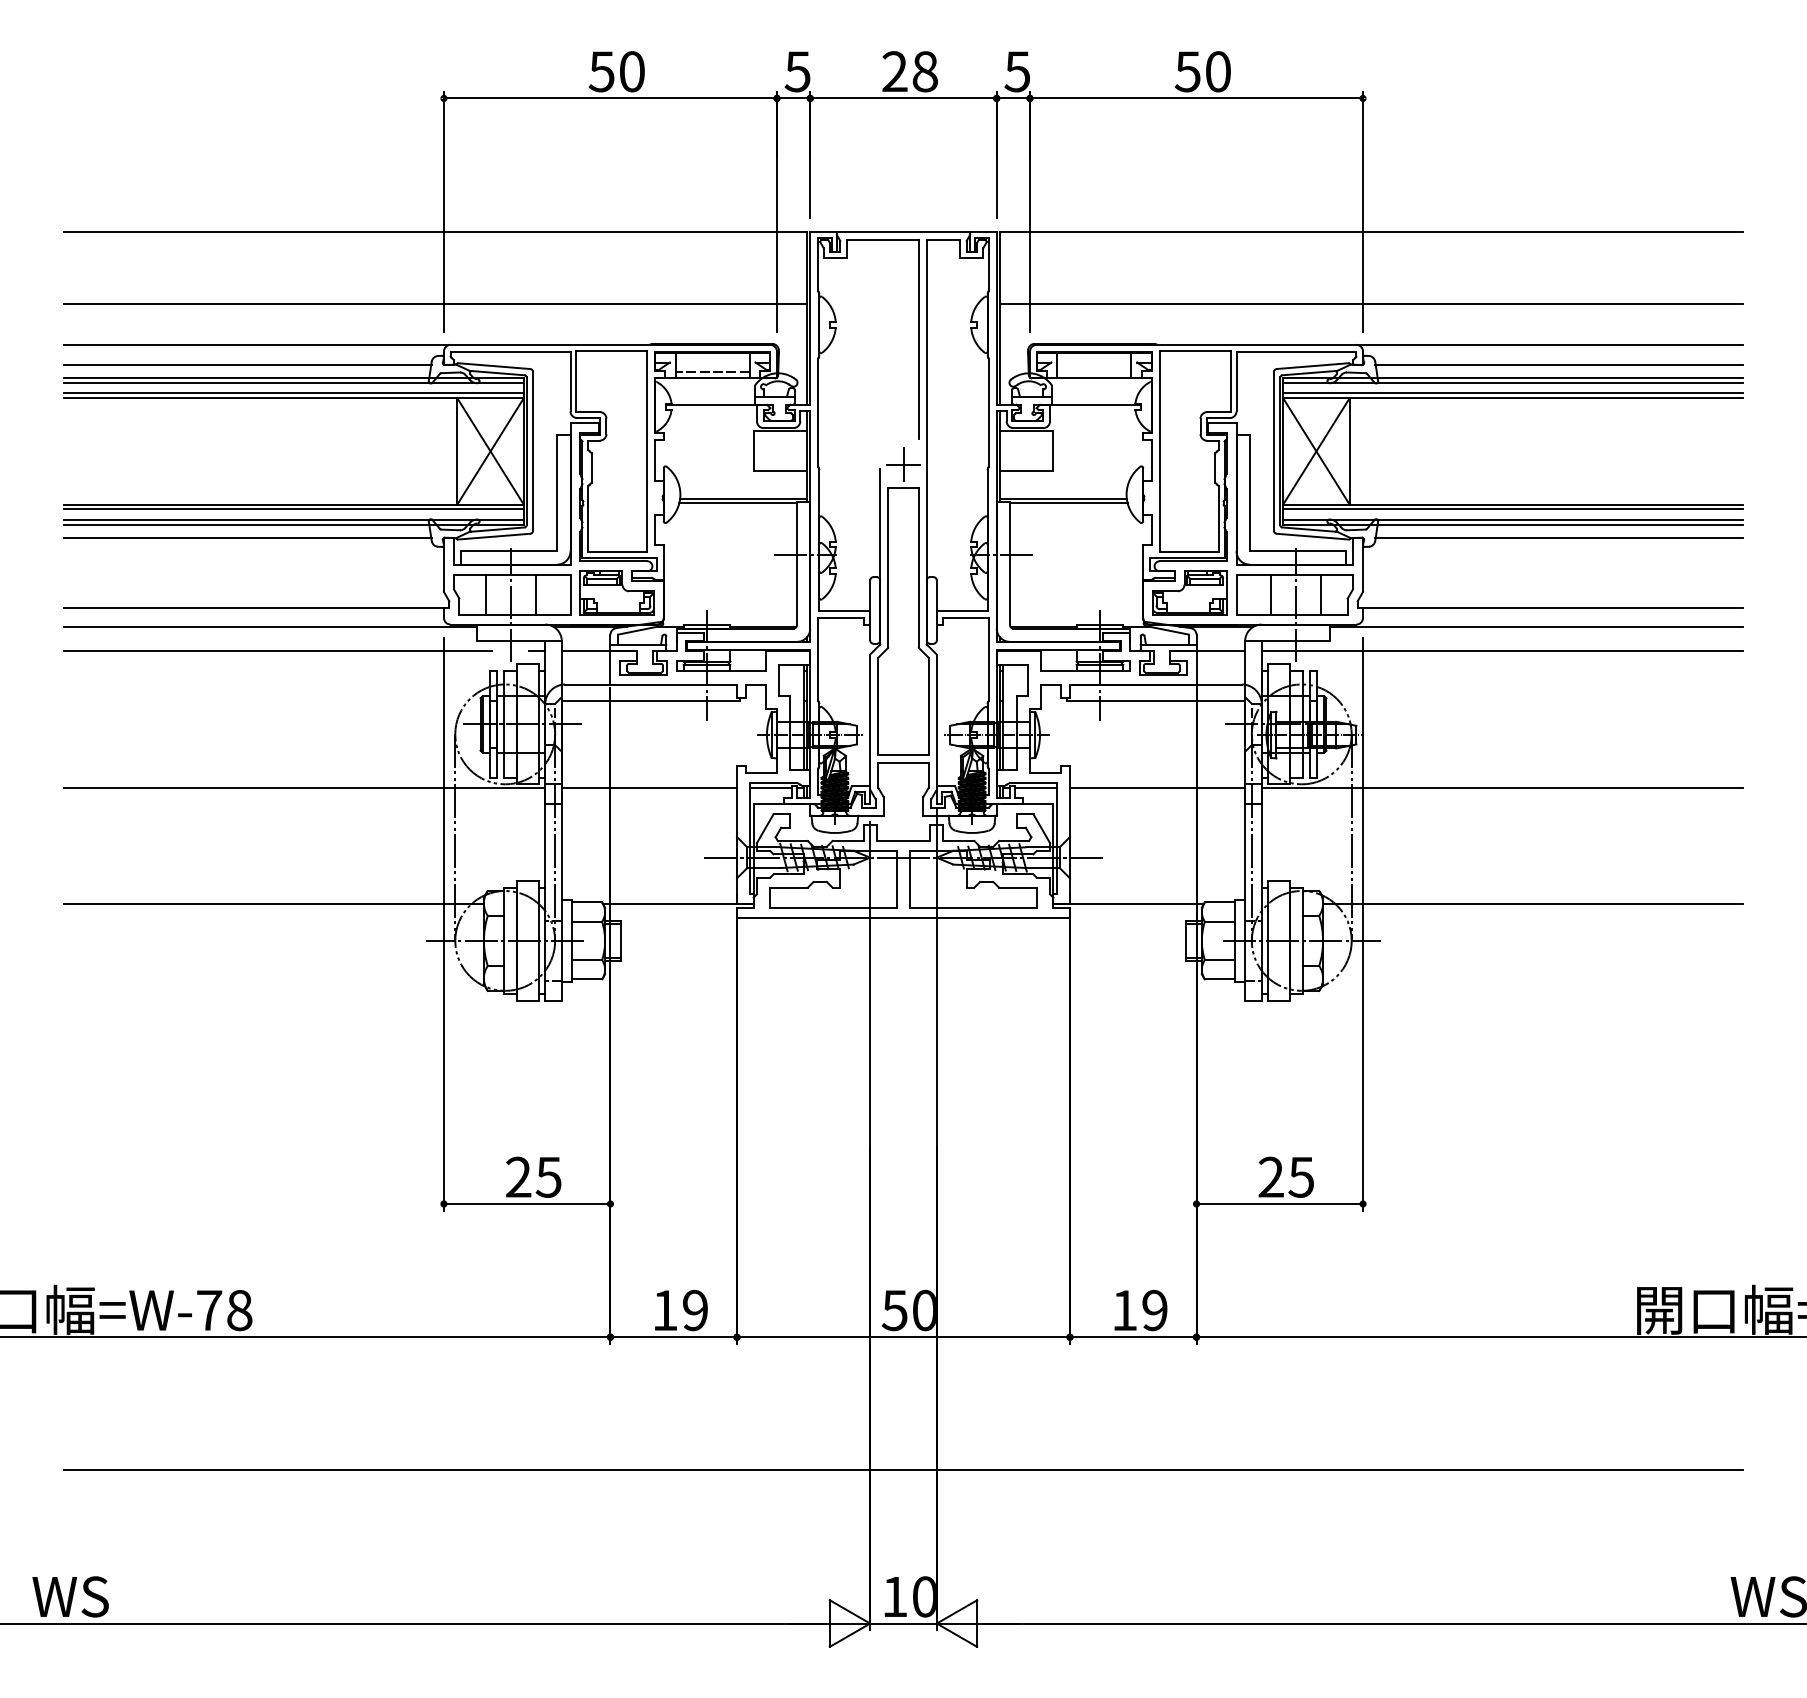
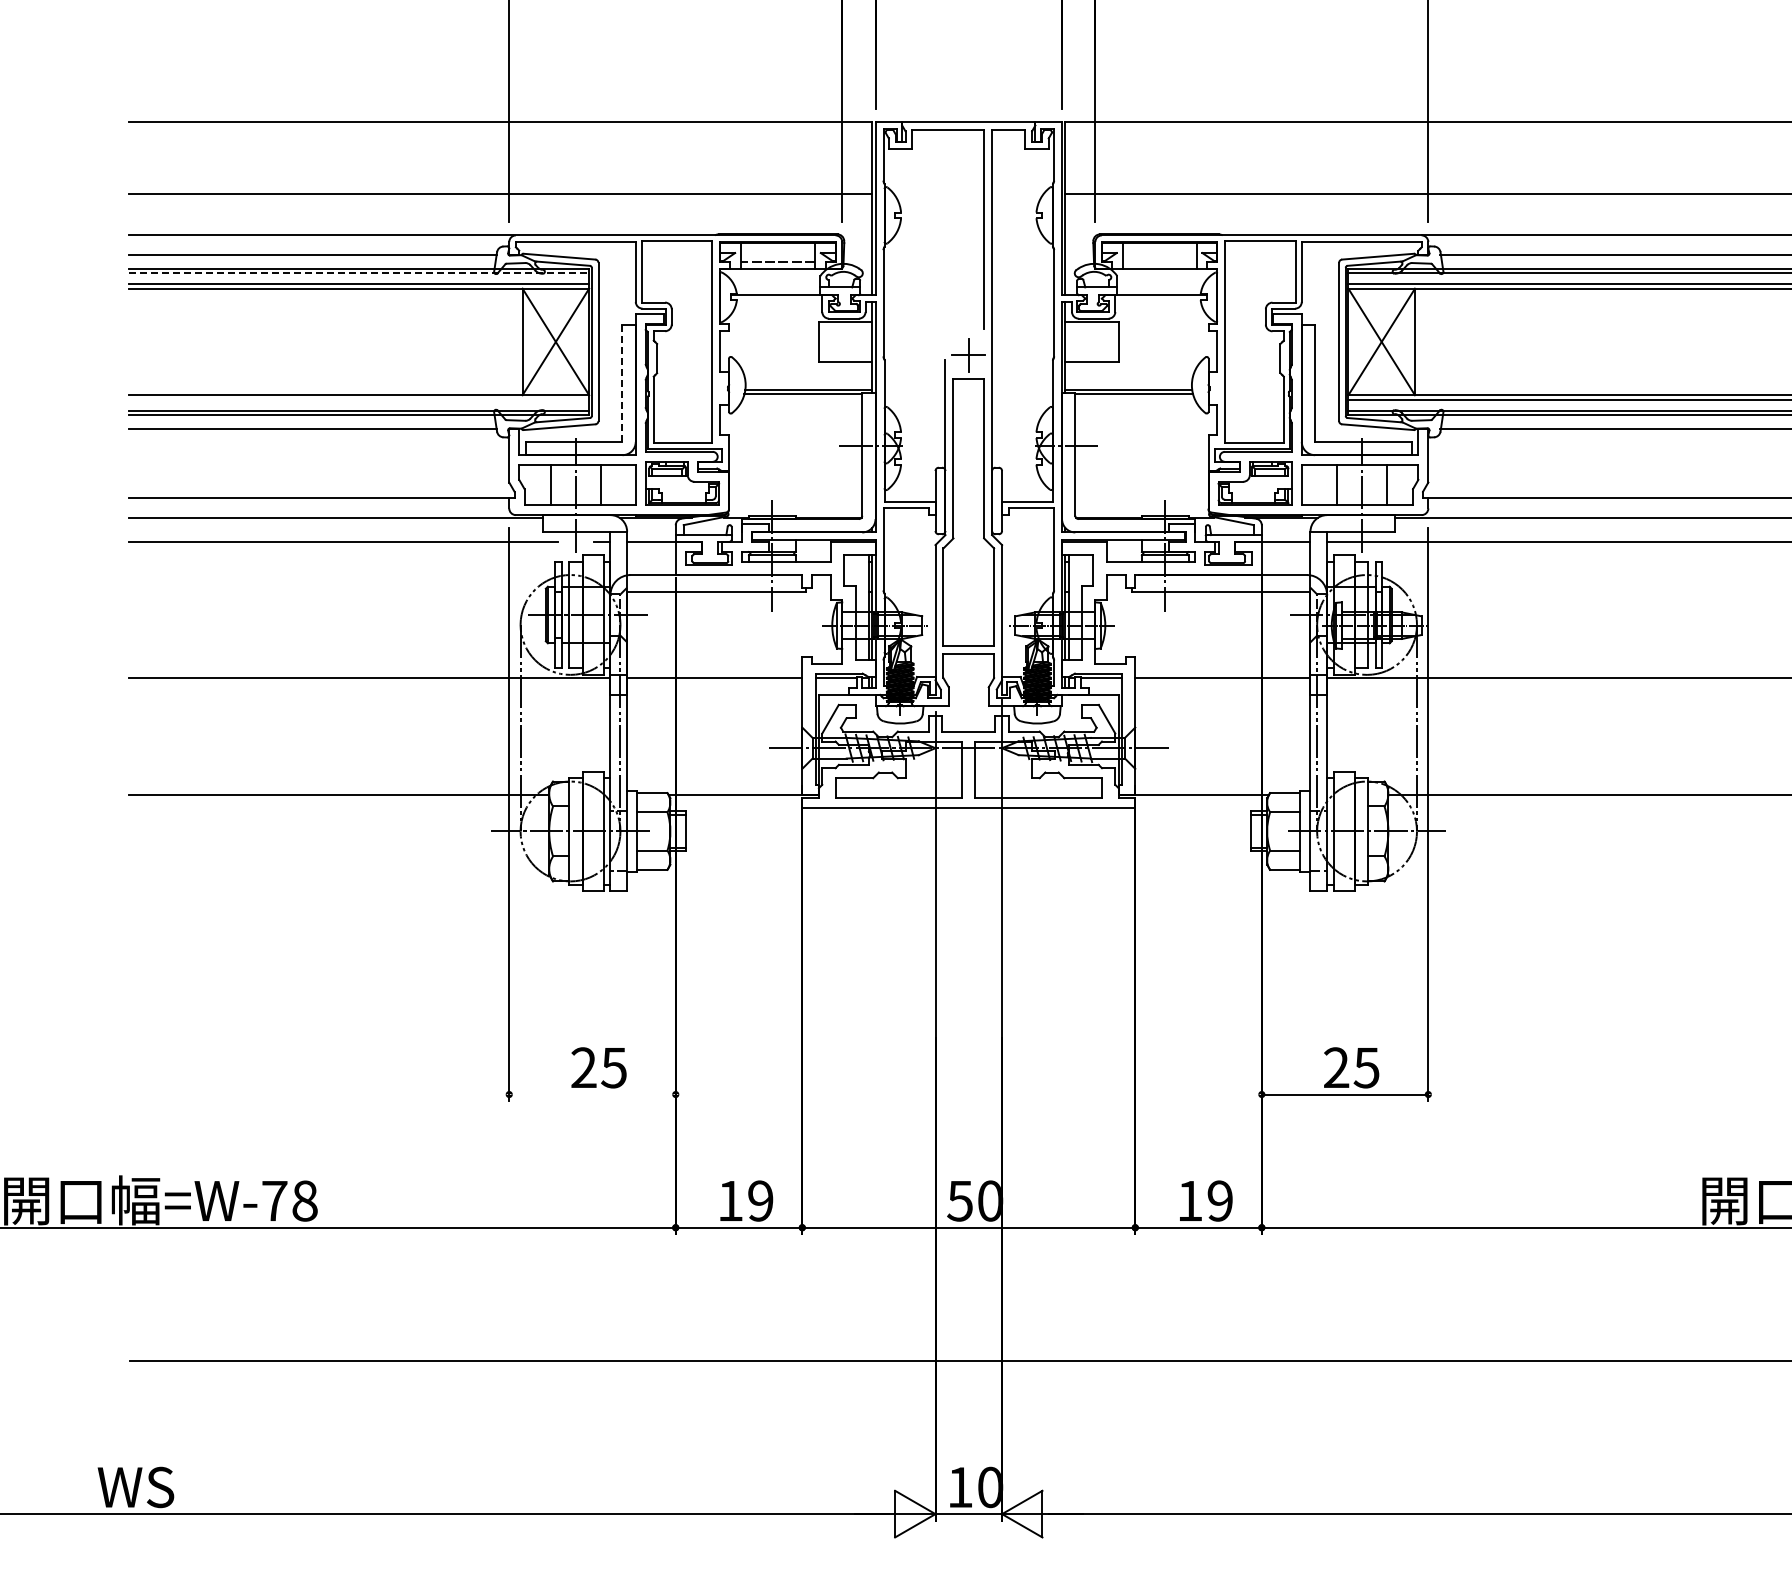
line: (293, 382) -> (358, 273), solid -> dashed
line: (557, 493) -> (622, 384), solid -> dashed
line: (293, 509) -> (358, 400), removed
line: (526, 1203) -> (591, 1094), removed

